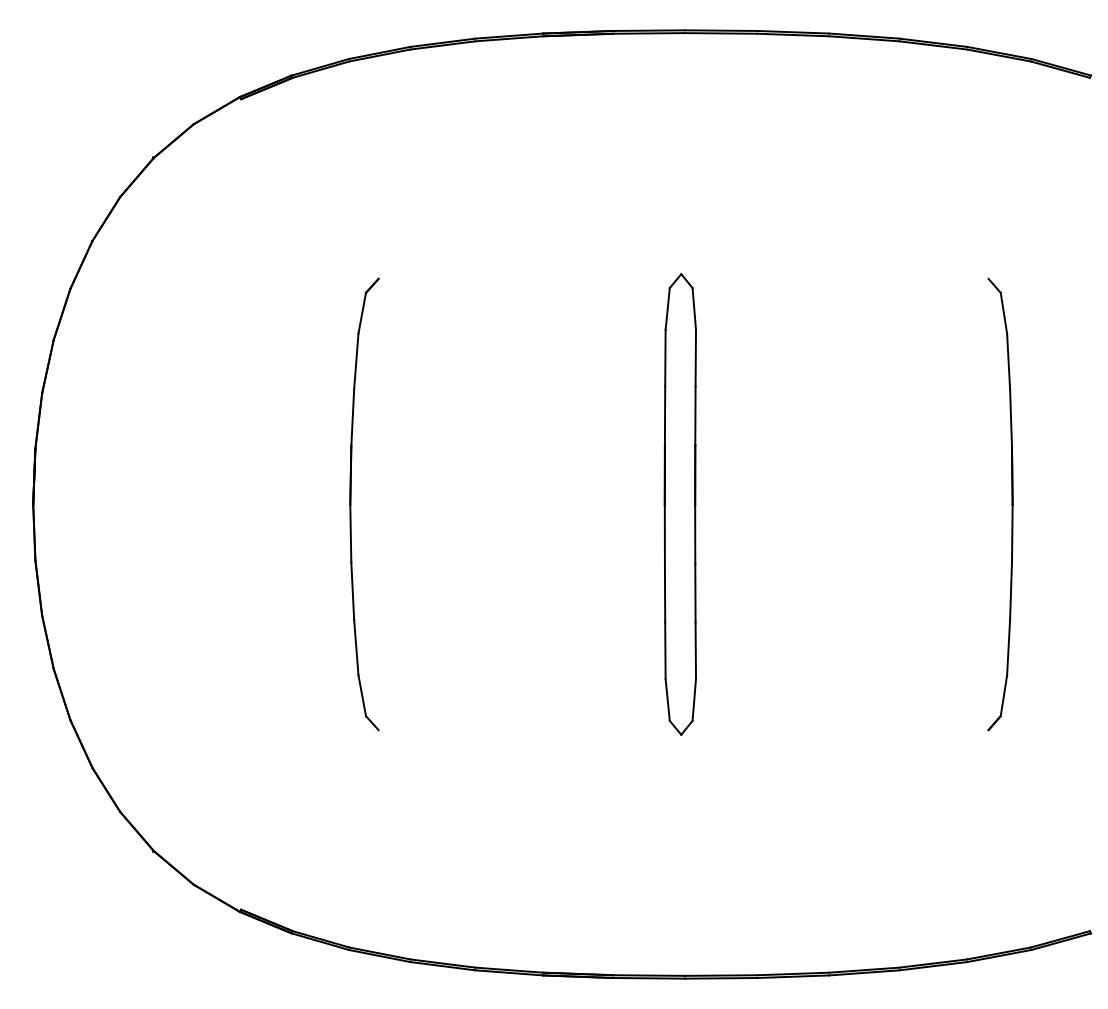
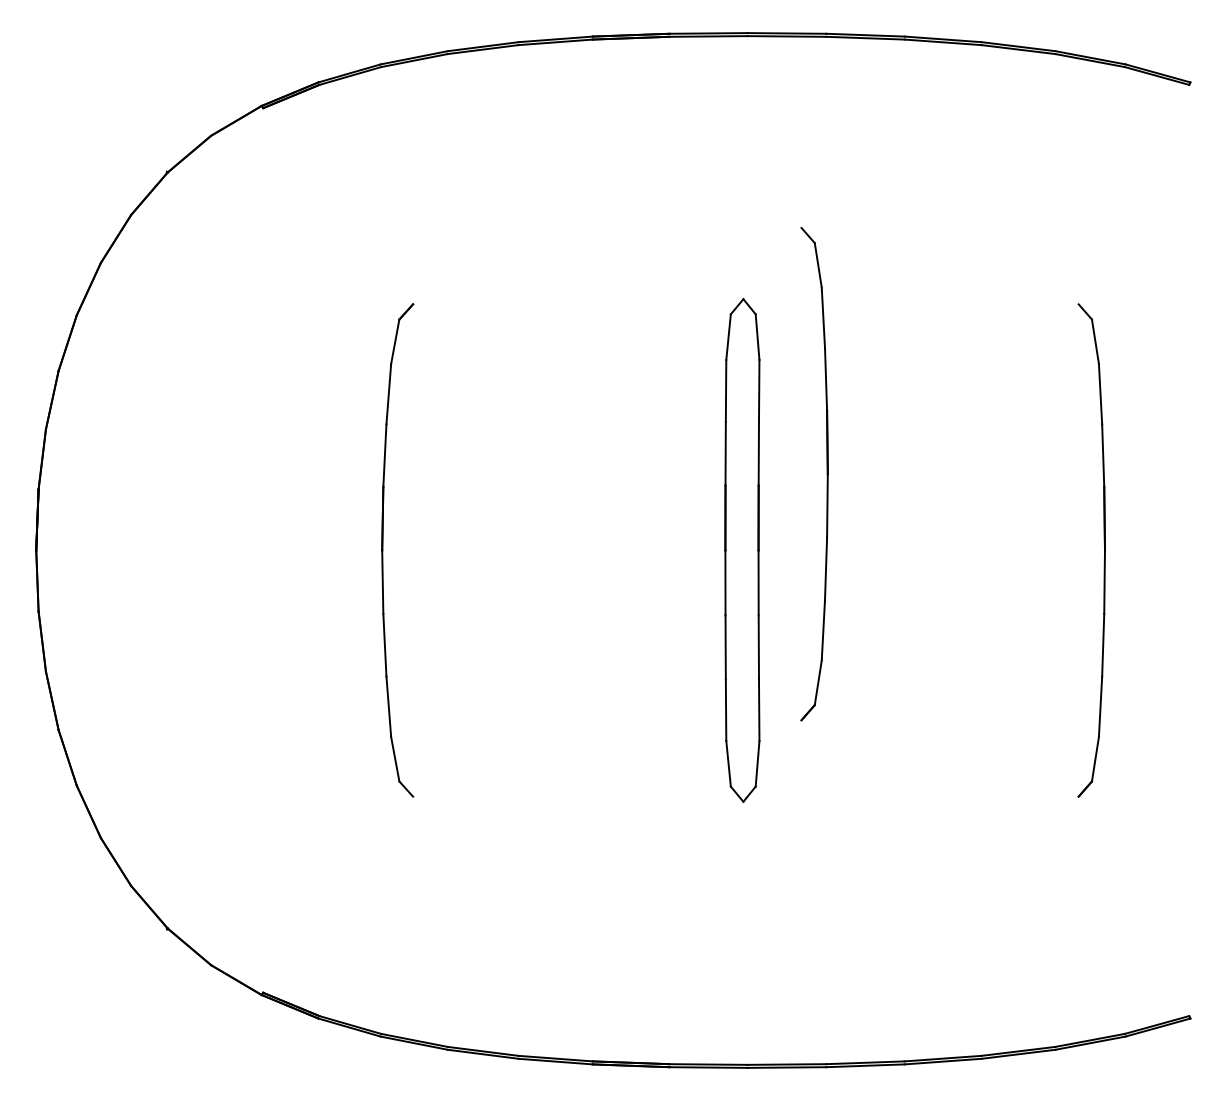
part: (757, 434) -> (826, 474), added

